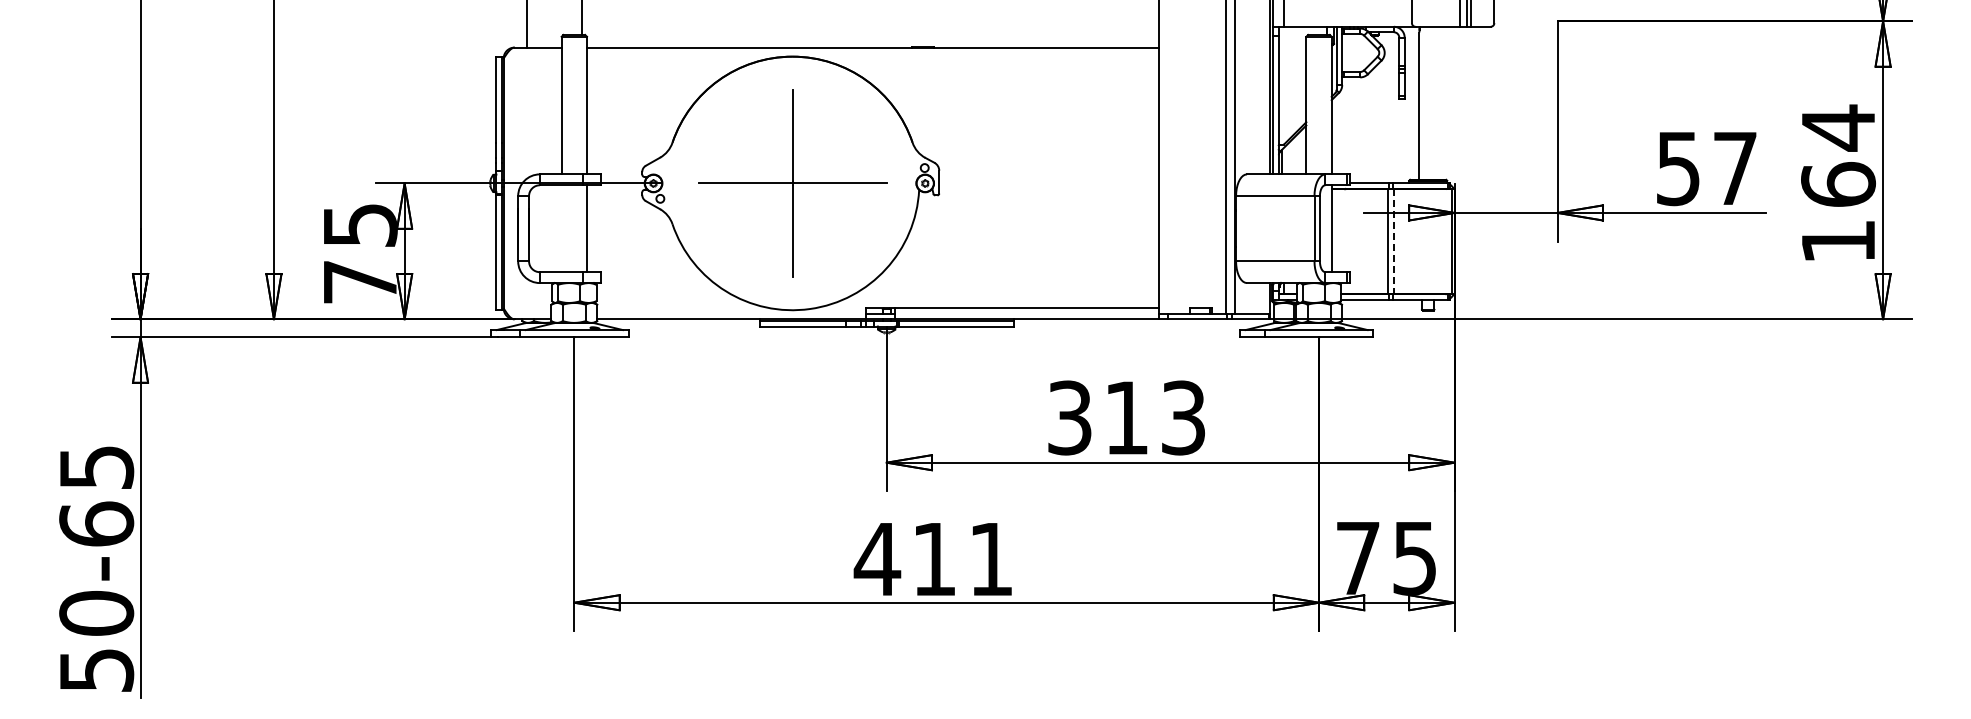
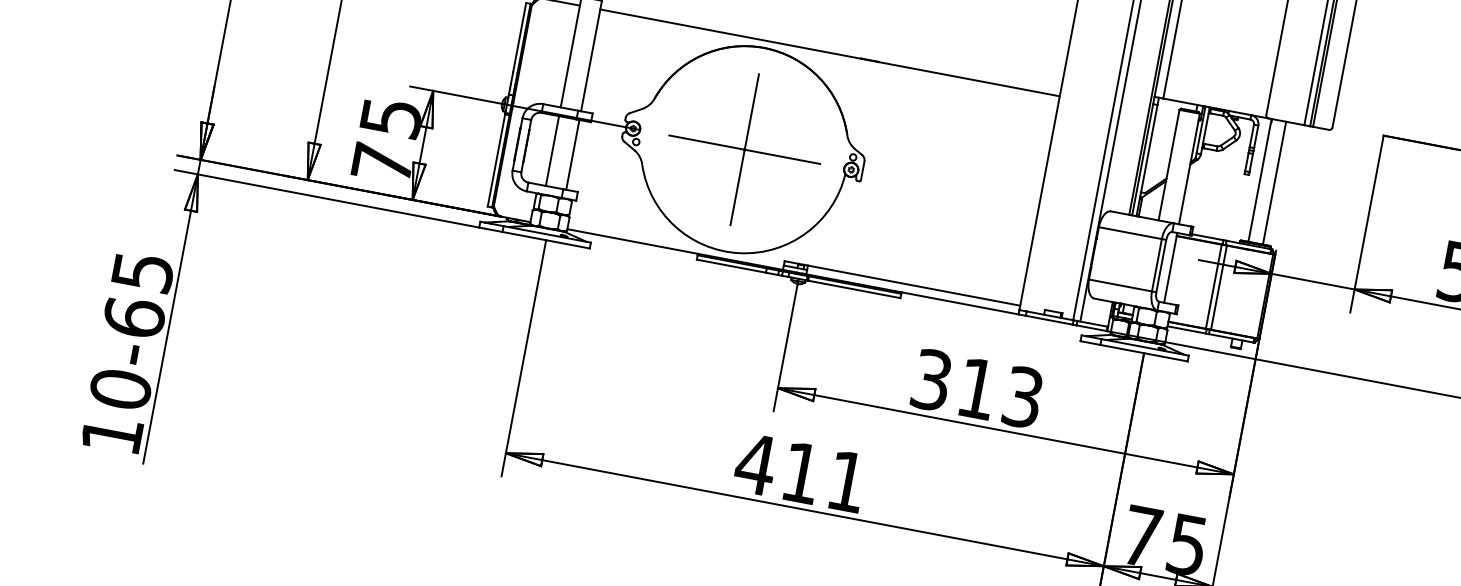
line: (1437, 102) -> (1274, 182), added
line: (561, 228) -> (552, 150), added
line: (1394, 242) -> (1219, 288), dashed -> solid
text: (97, 670) -> (112, 435), 50-65 -> 10-65

